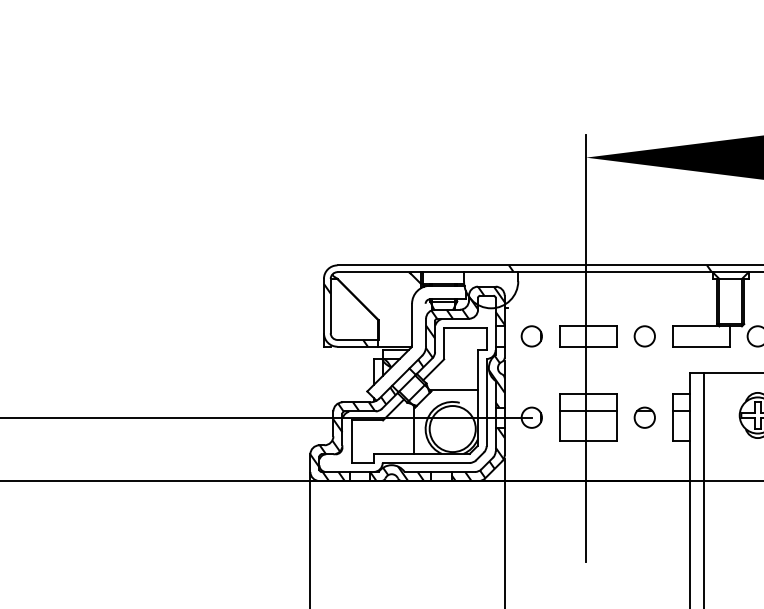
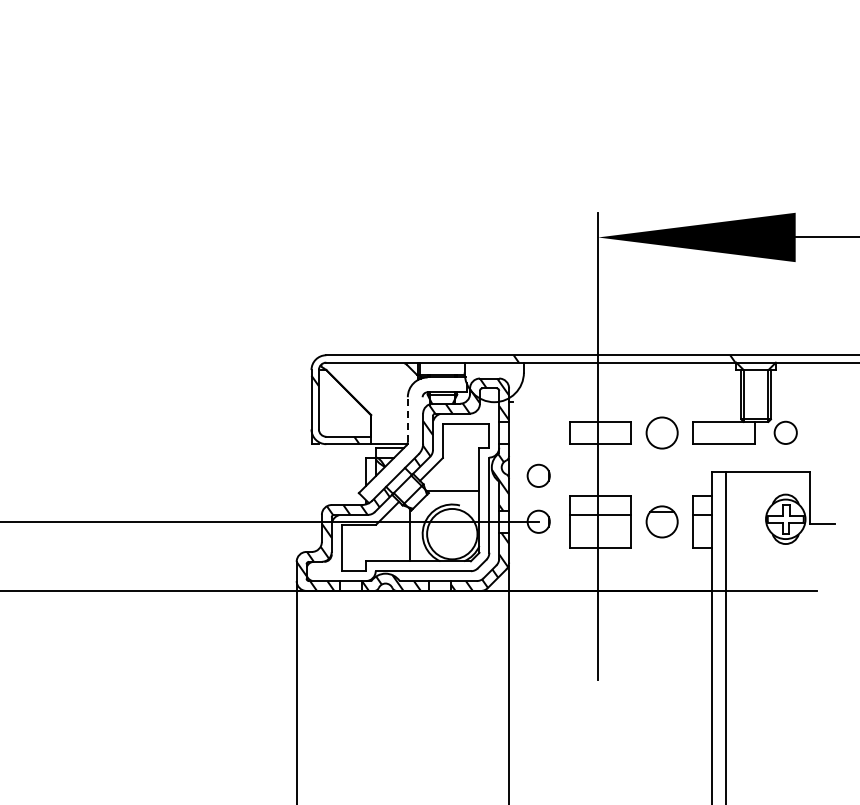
line: (411, 324) -> (407, 419), solid -> dashed
circle: (531, 336) -> (538, 475), moved
circle: (645, 336) -> (662, 432), size x1.4
part: (645, 417) -> (662, 521), size x1.4

